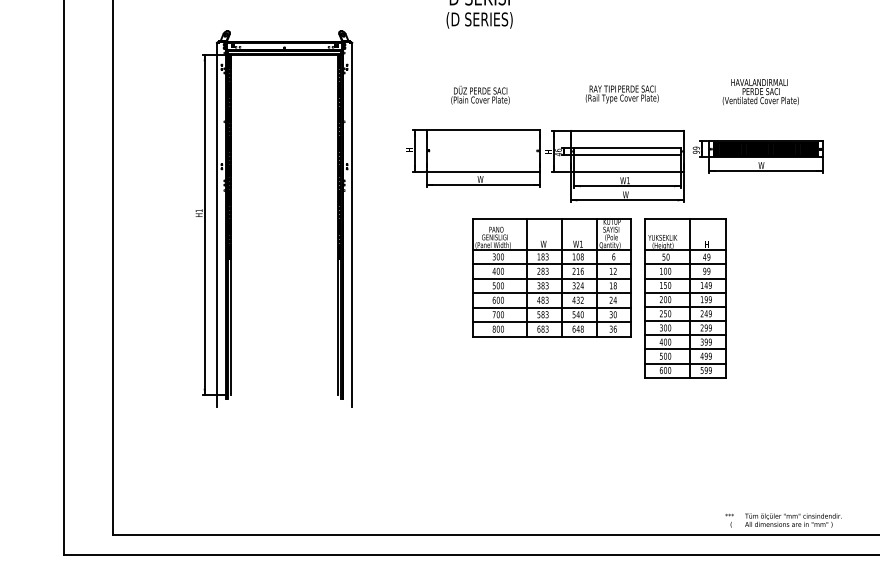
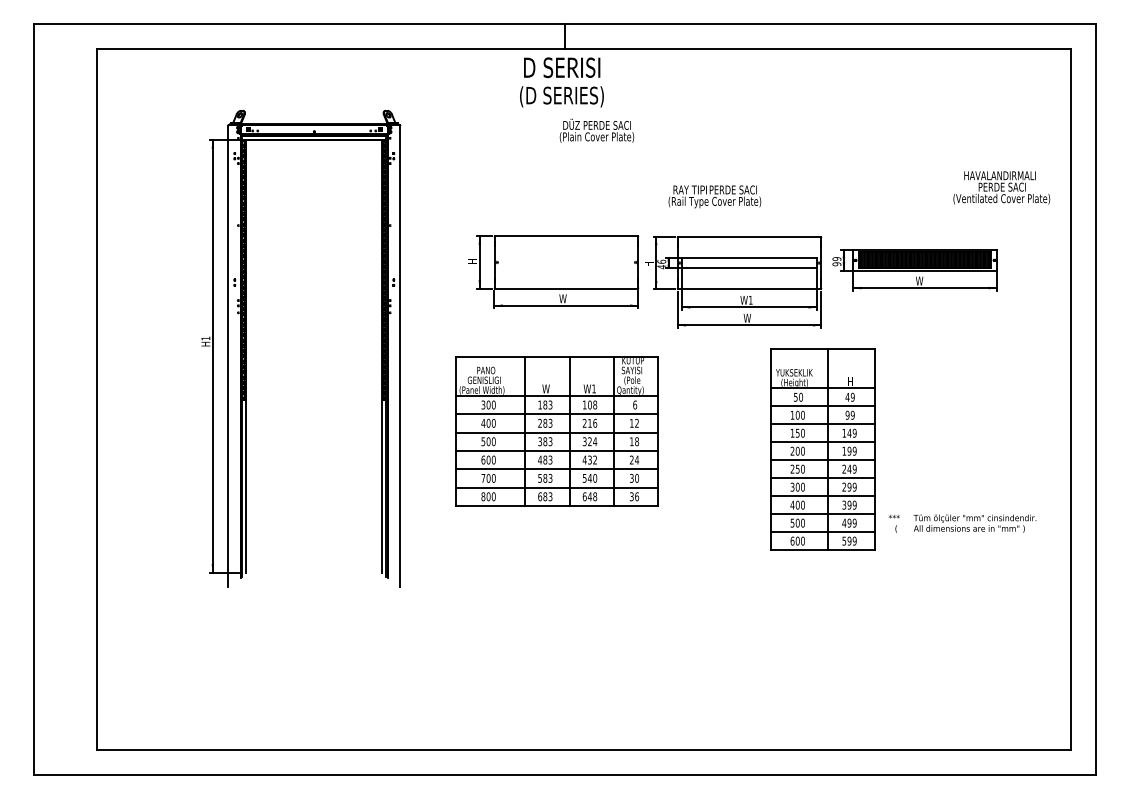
text: (760, 91) -> (1001, 187), moved
text: (480, 94) -> (596, 130), moved
text: (621, 94) -> (714, 196), moved
part: (551, 277) -> (556, 431), moved
text: (783, 520) -> (962, 523), moved

